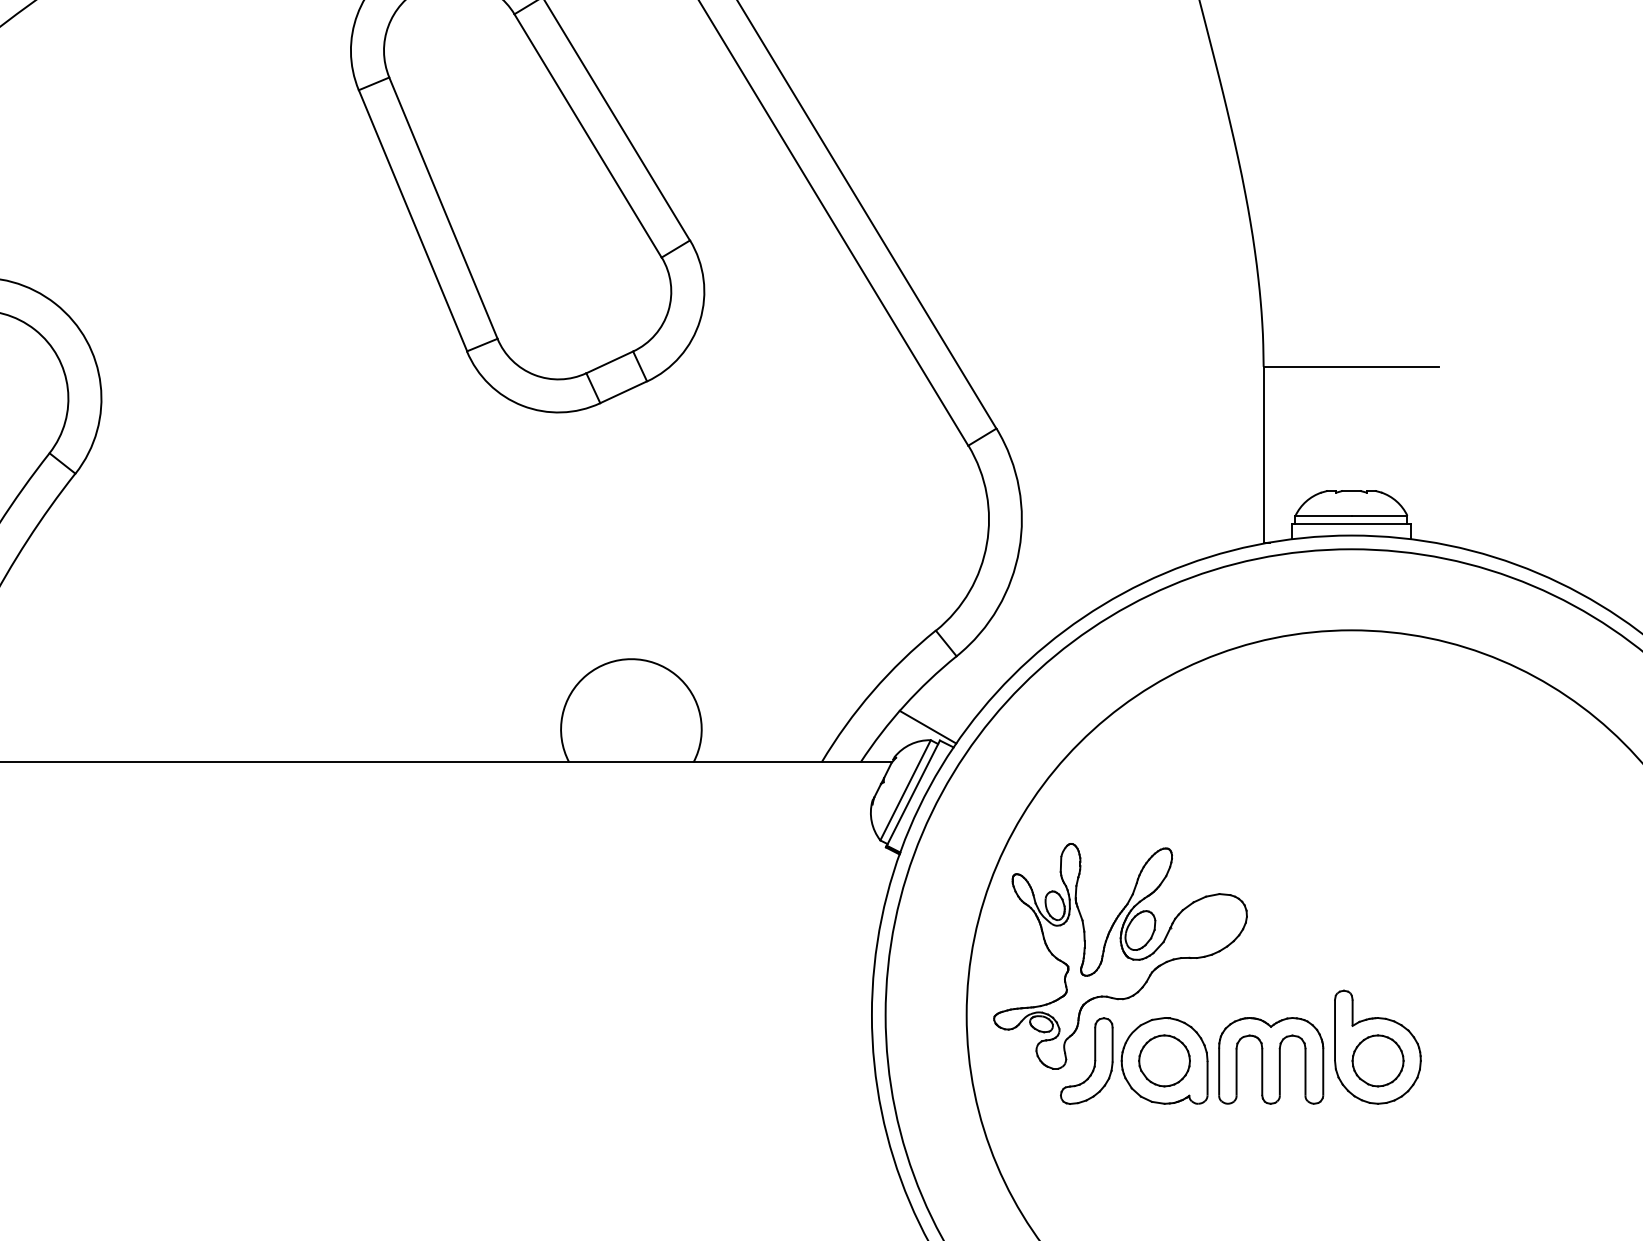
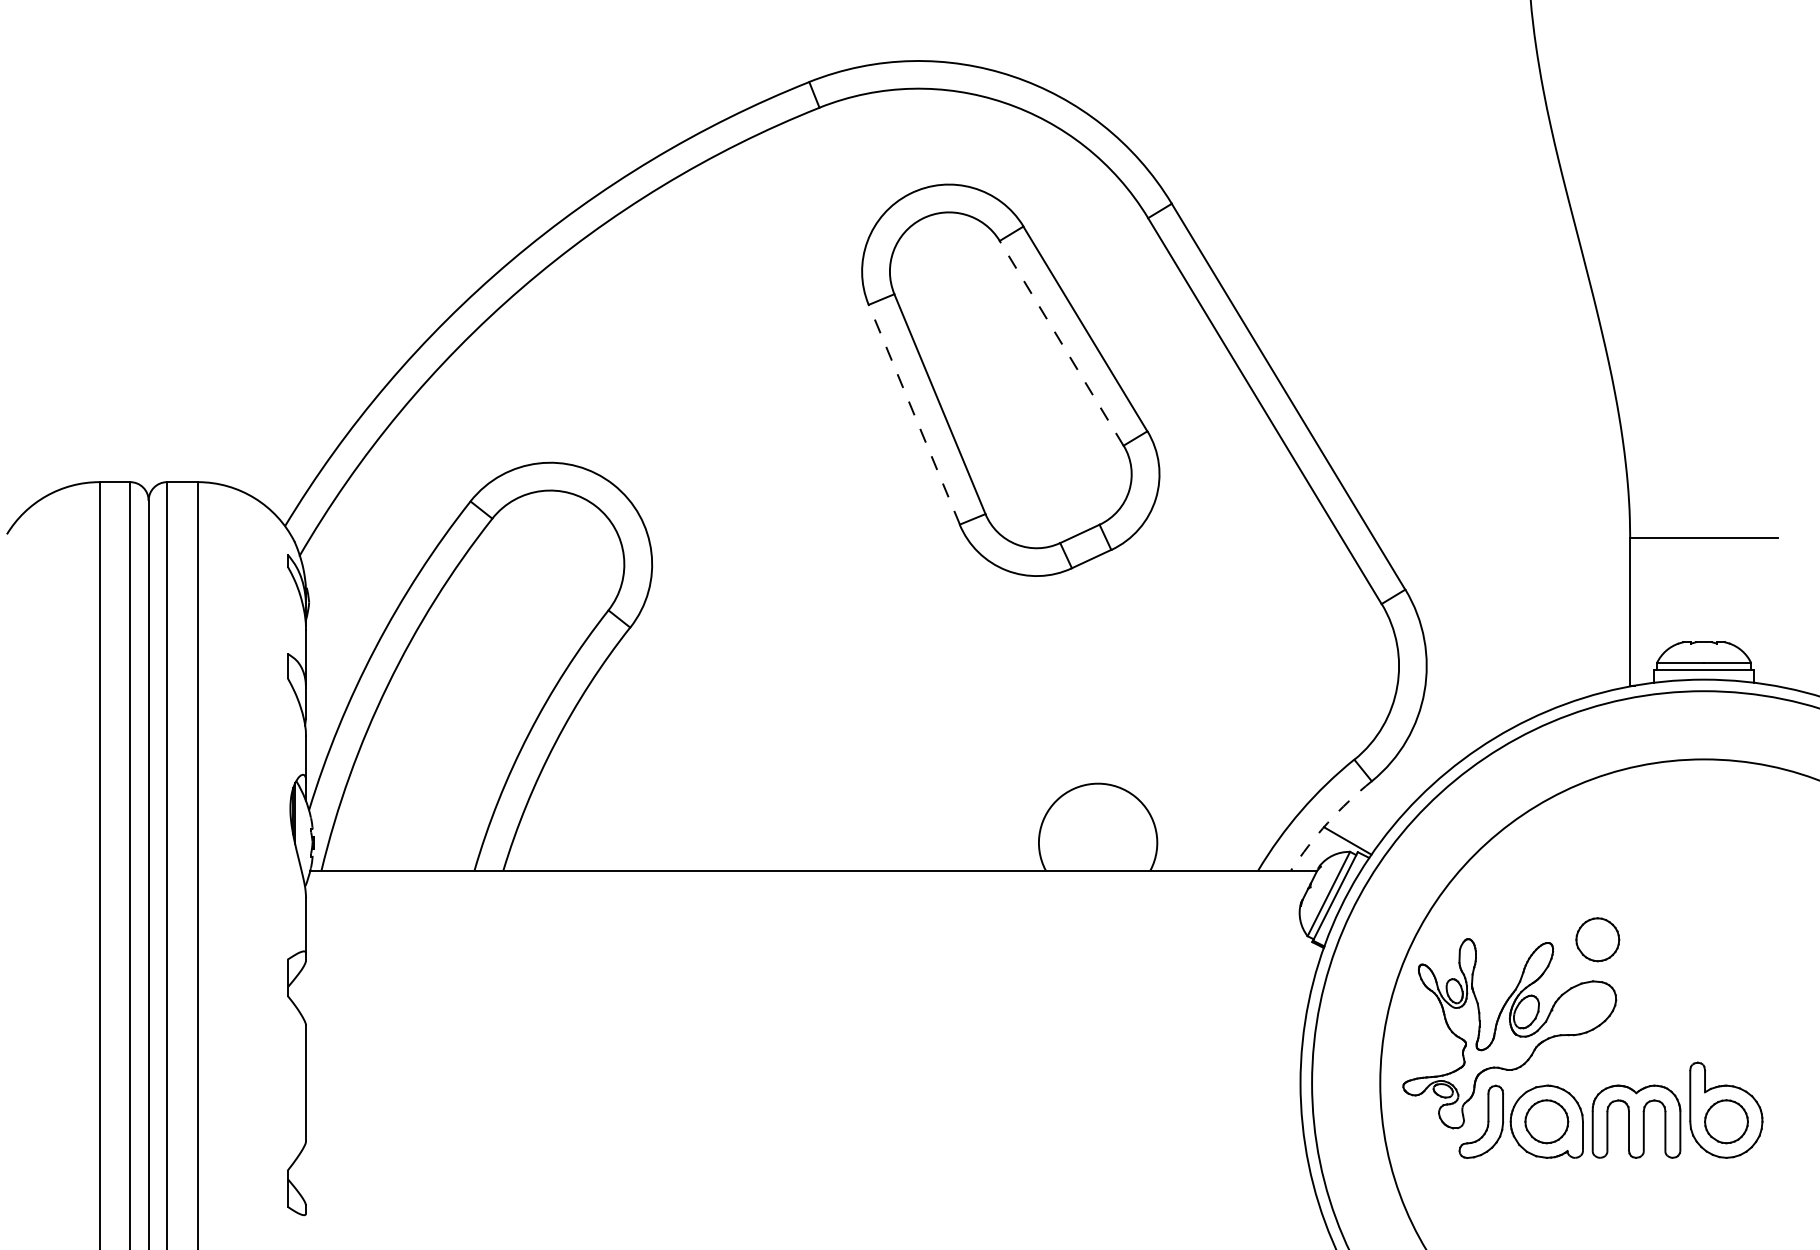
line: (587, 136) -> (1061, 343), solid -> dashed
line: (413, 220) -> (914, 414), solid -> dashed
arc: (903, 705) -> (1327, 822), solid -> dashed
part: (1224, 844) -> (1597, 939), added

